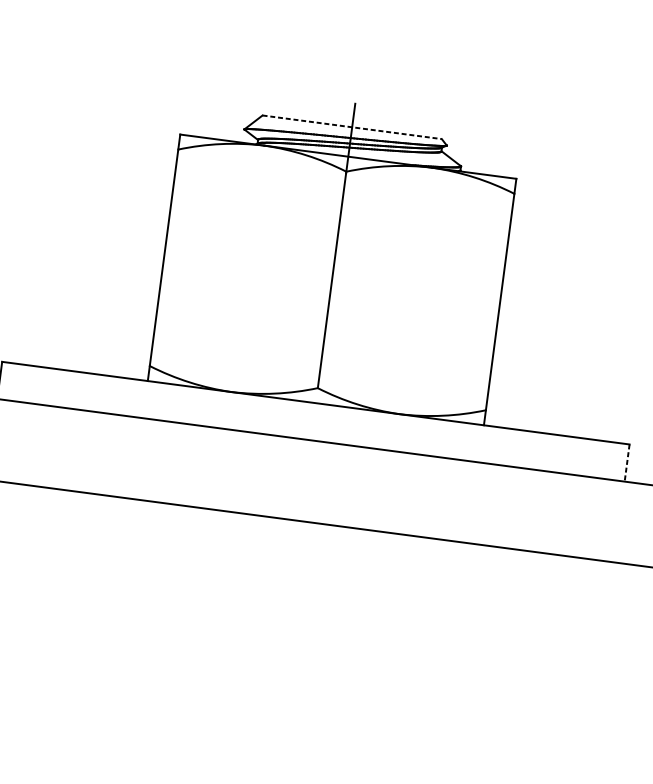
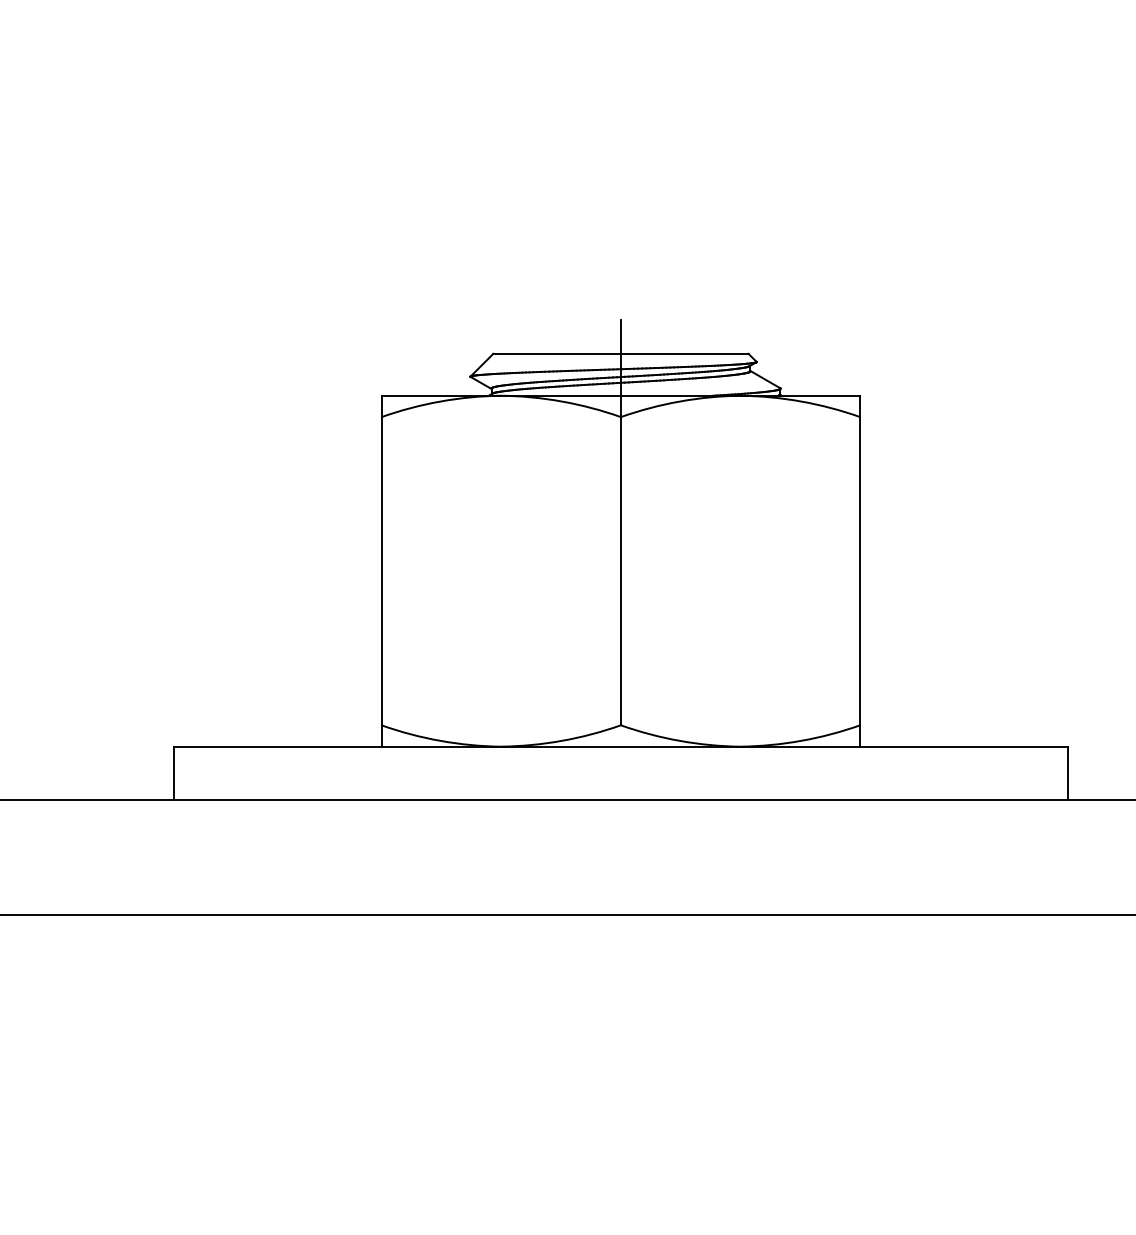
line: (351, 127) -> (620, 353), dashed -> solid
line: (627, 462) -> (1067, 772), dashed -> solid

